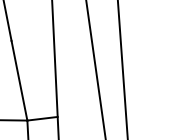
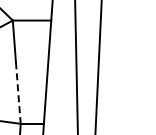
line: (19, 81) -> (18, 93), solid -> dashed

